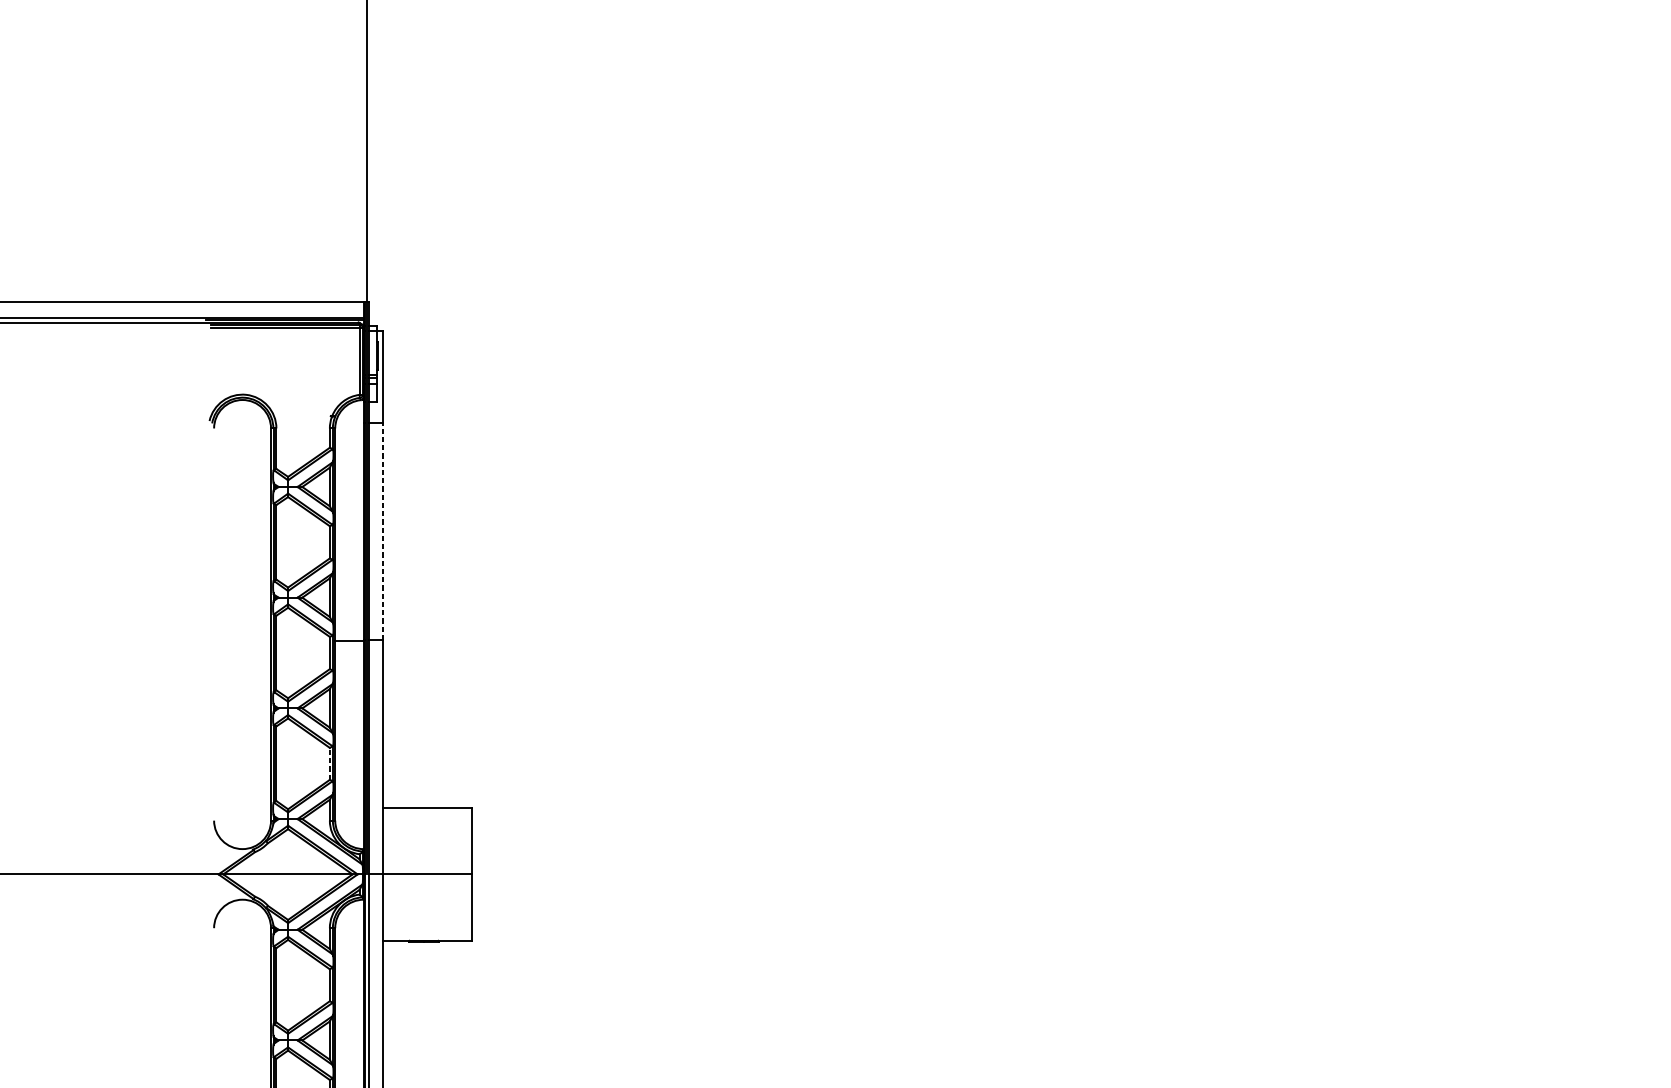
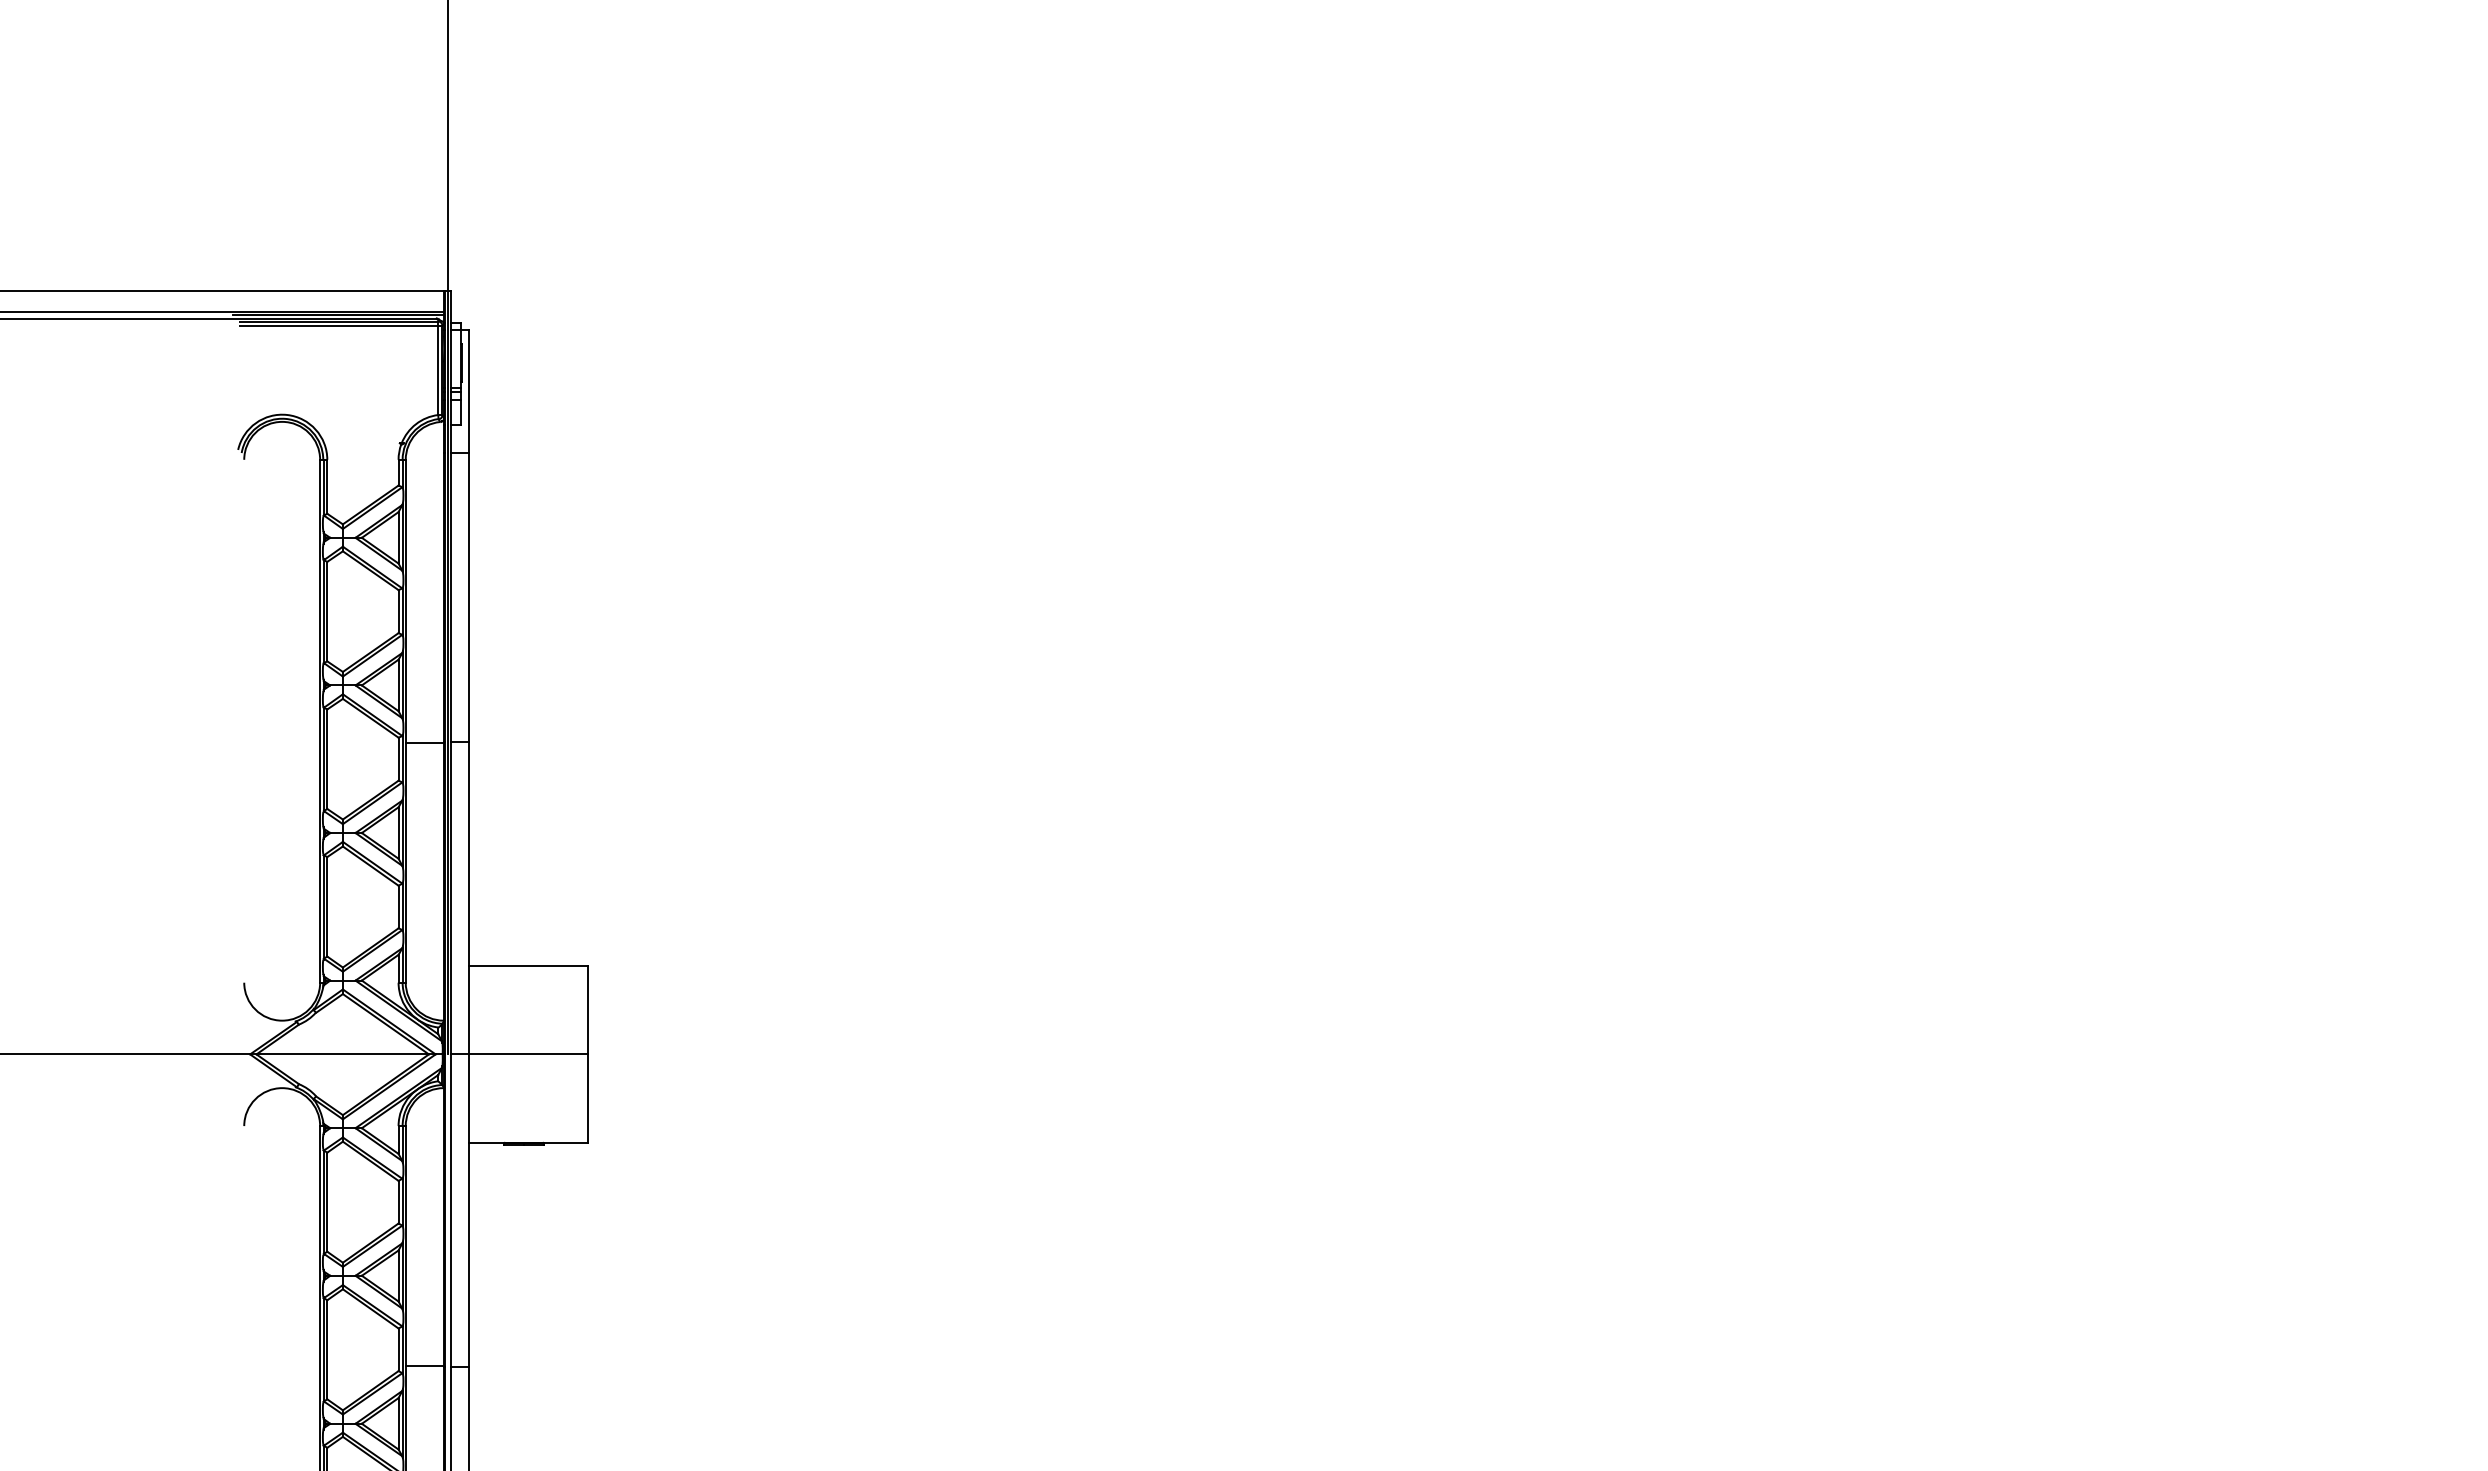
line: (383, 531) -> (469, 597), dashed -> solid
line: (329, 763) -> (398, 906), dashed -> solid

